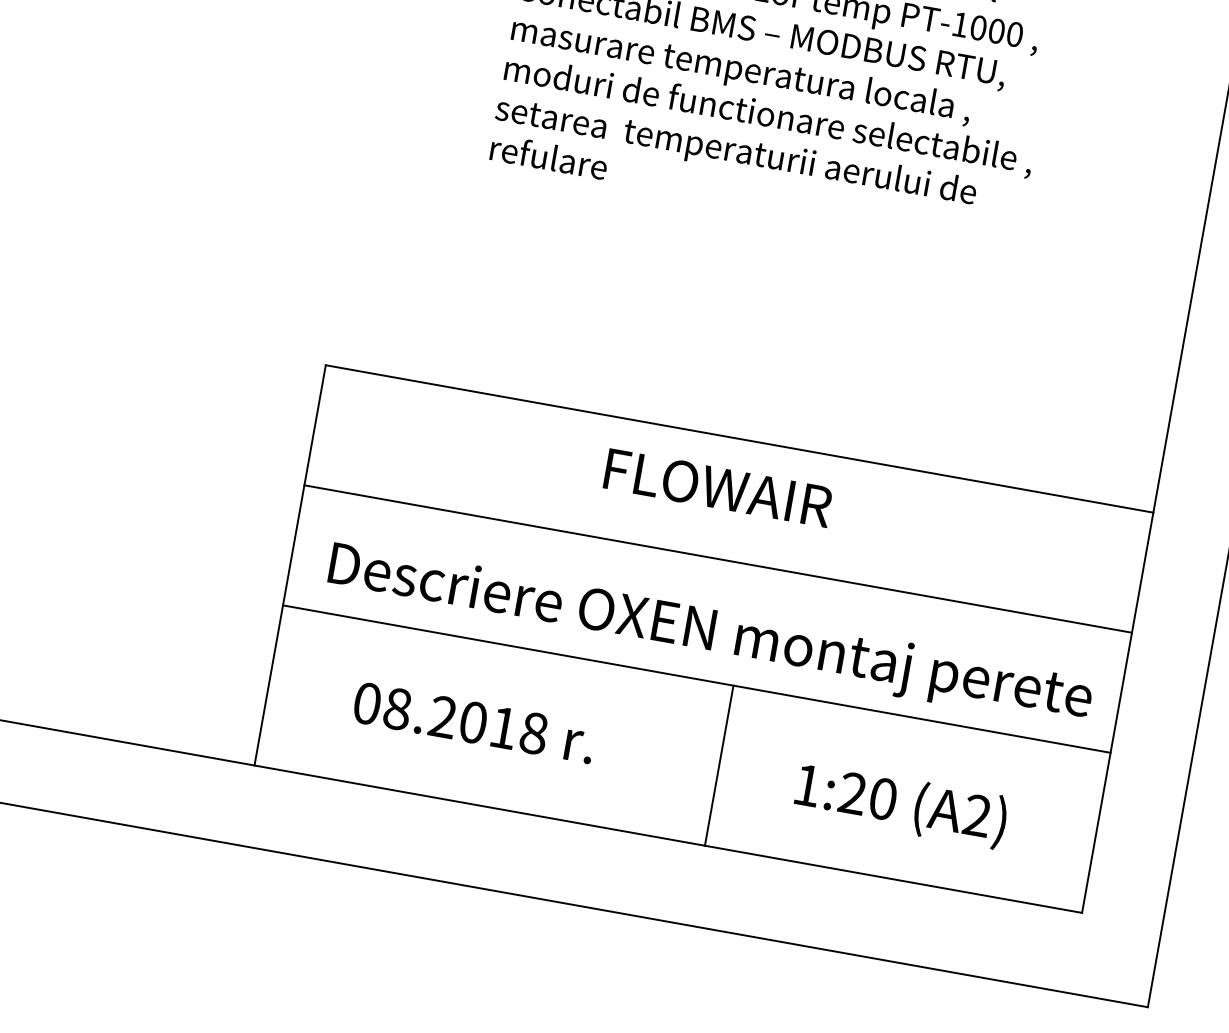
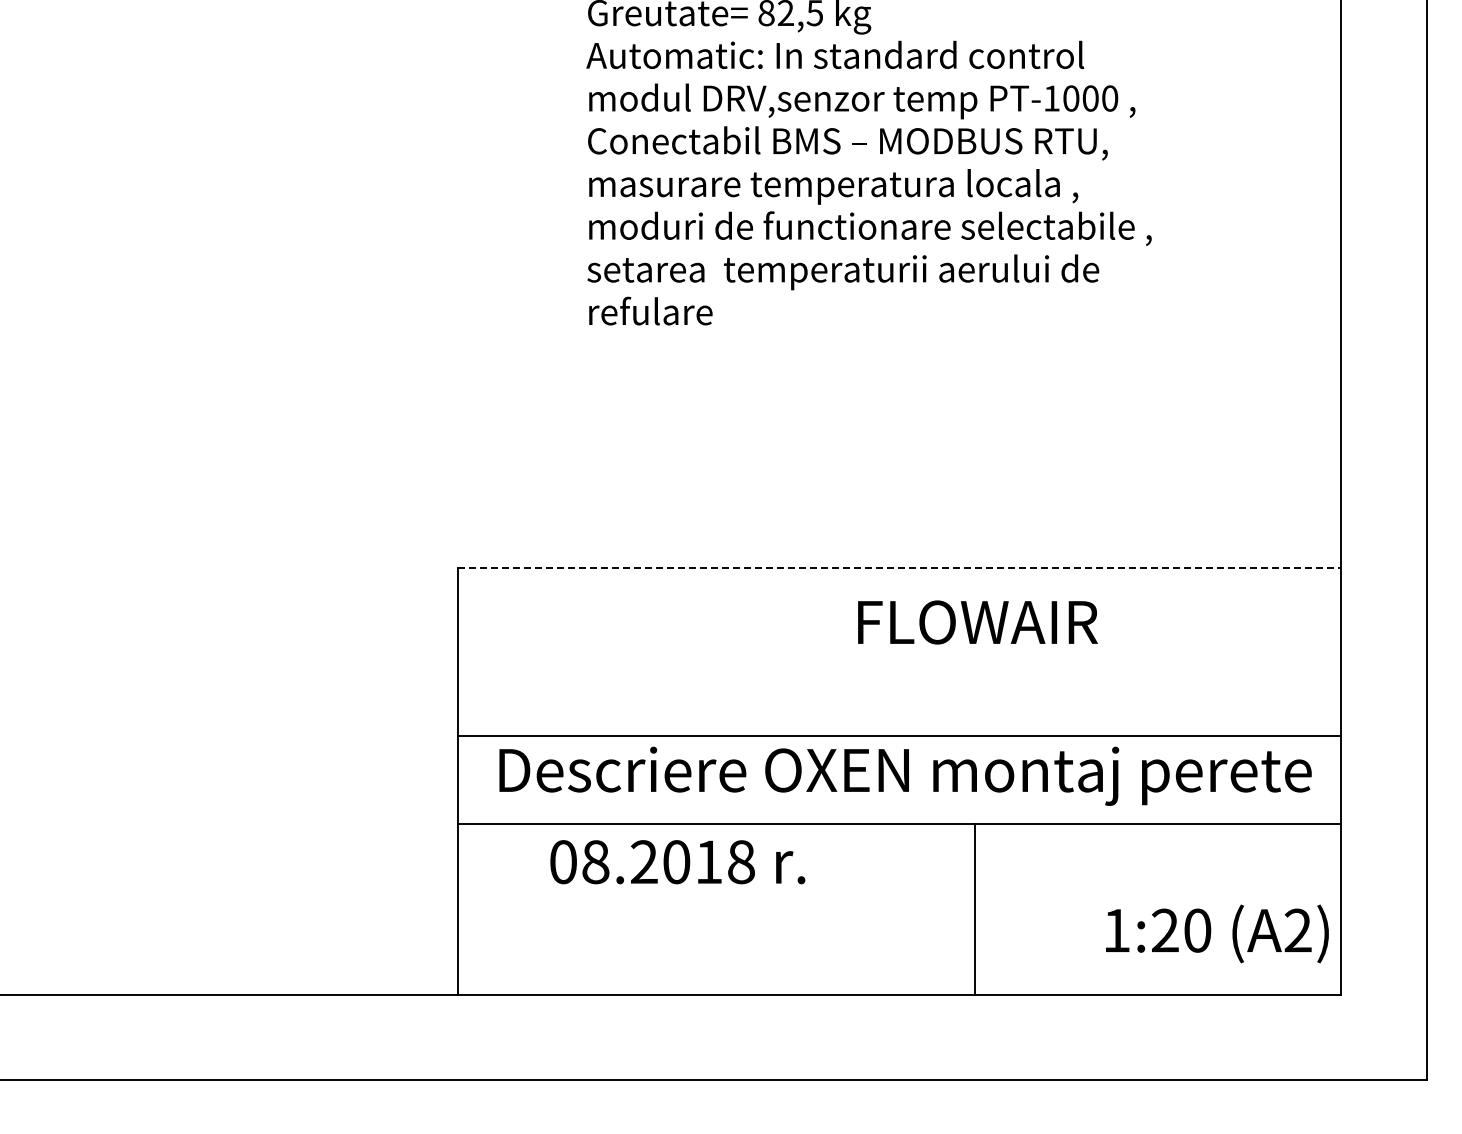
line: (739, 438) -> (899, 567), solid -> dashed
text: (717, 488) -> (977, 622), moved
line: (717, 558) -> (899, 735), moved
text: (474, 723) -> (677, 862), moved
line: (718, 765) -> (974, 909), moved
text: (901, 804) -> (1217, 933), moved

